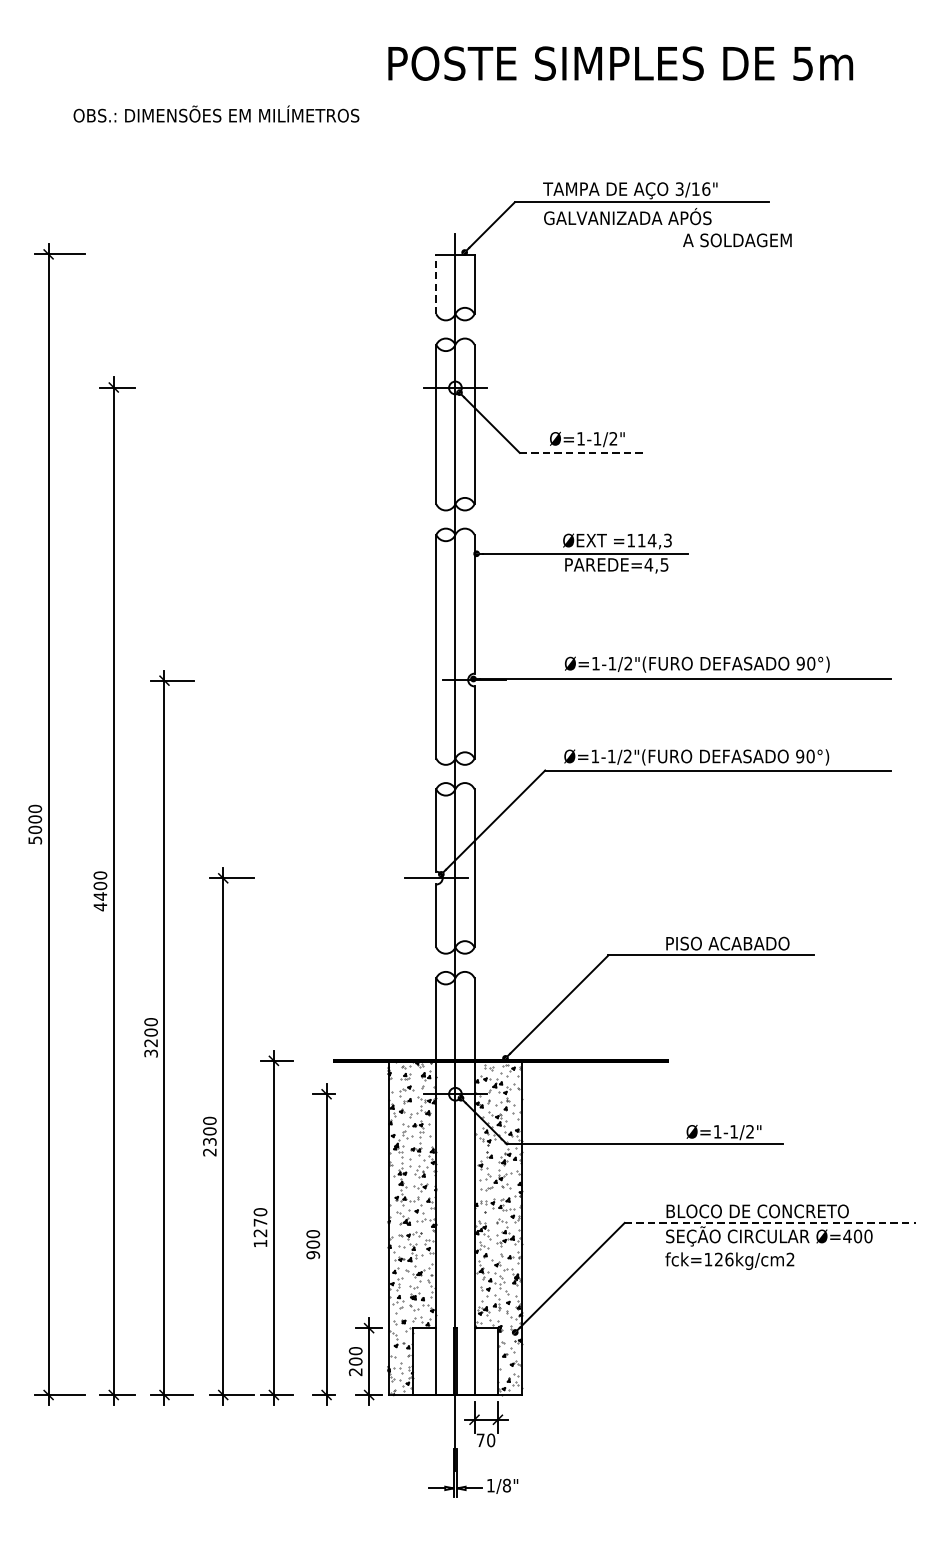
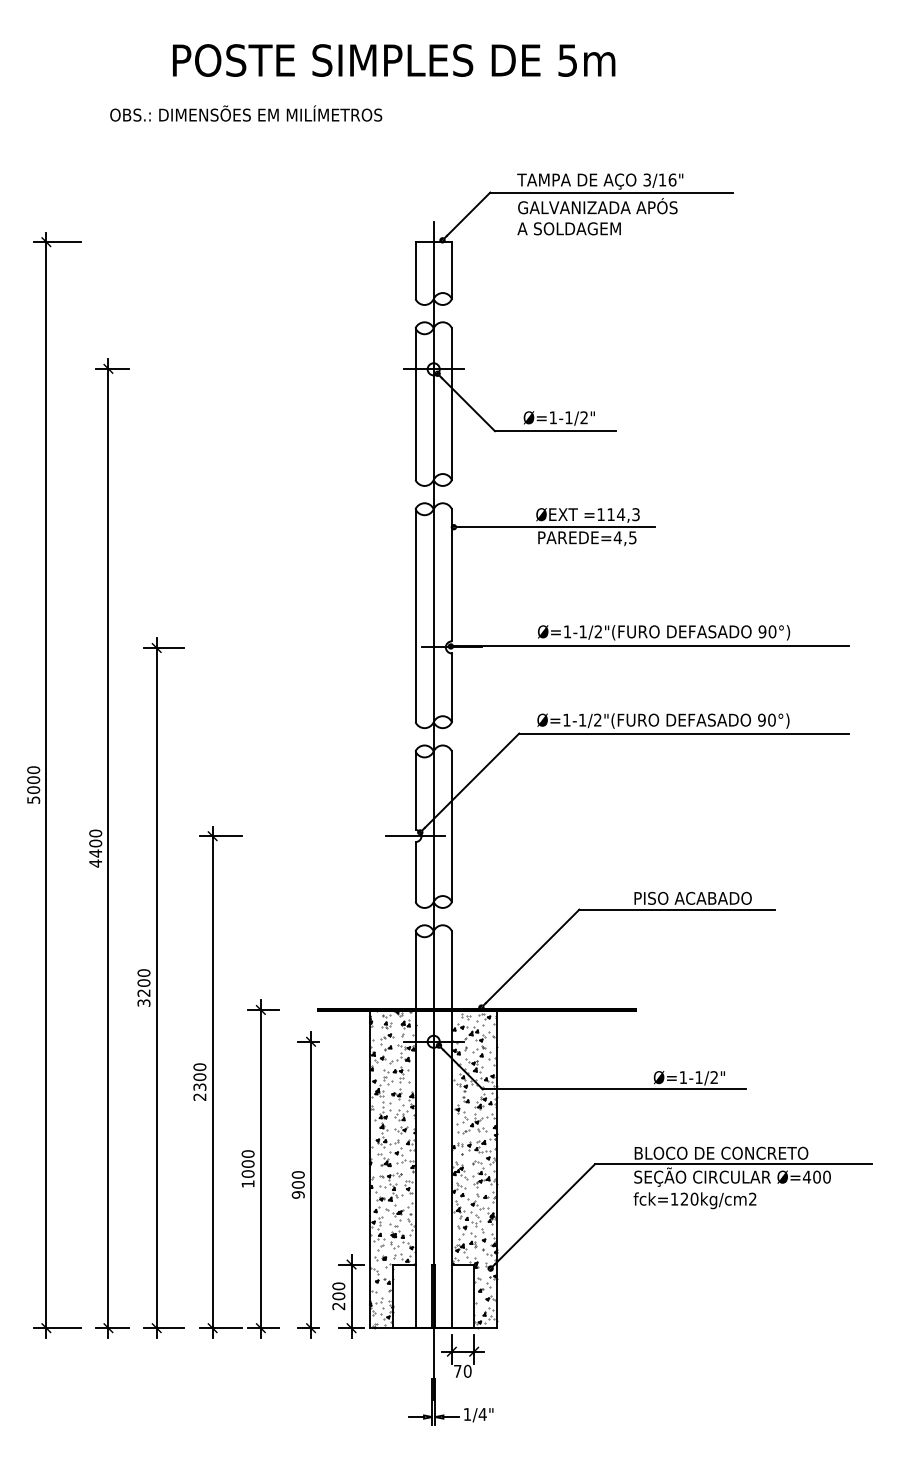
text: (621, 63) -> (394, 60), moved
text: (216, 114) -> (246, 113), moved
text: (736, 240) -> (568, 228), moved
line: (436, 284) -> (415, 270), dashed -> solid
line: (583, 453) -> (555, 431), dashed -> solid
line: (770, 1223) -> (733, 1164), dashed -> solid
text: (259, 1227) -> (247, 1168), 1270 -> 1000
text: (729, 1258) -> (694, 1198), fck=126kg/cm2 -> fck=120kg/cm2
text: (506, 1485) -> (482, 1414), 1/8" -> 1/4"

